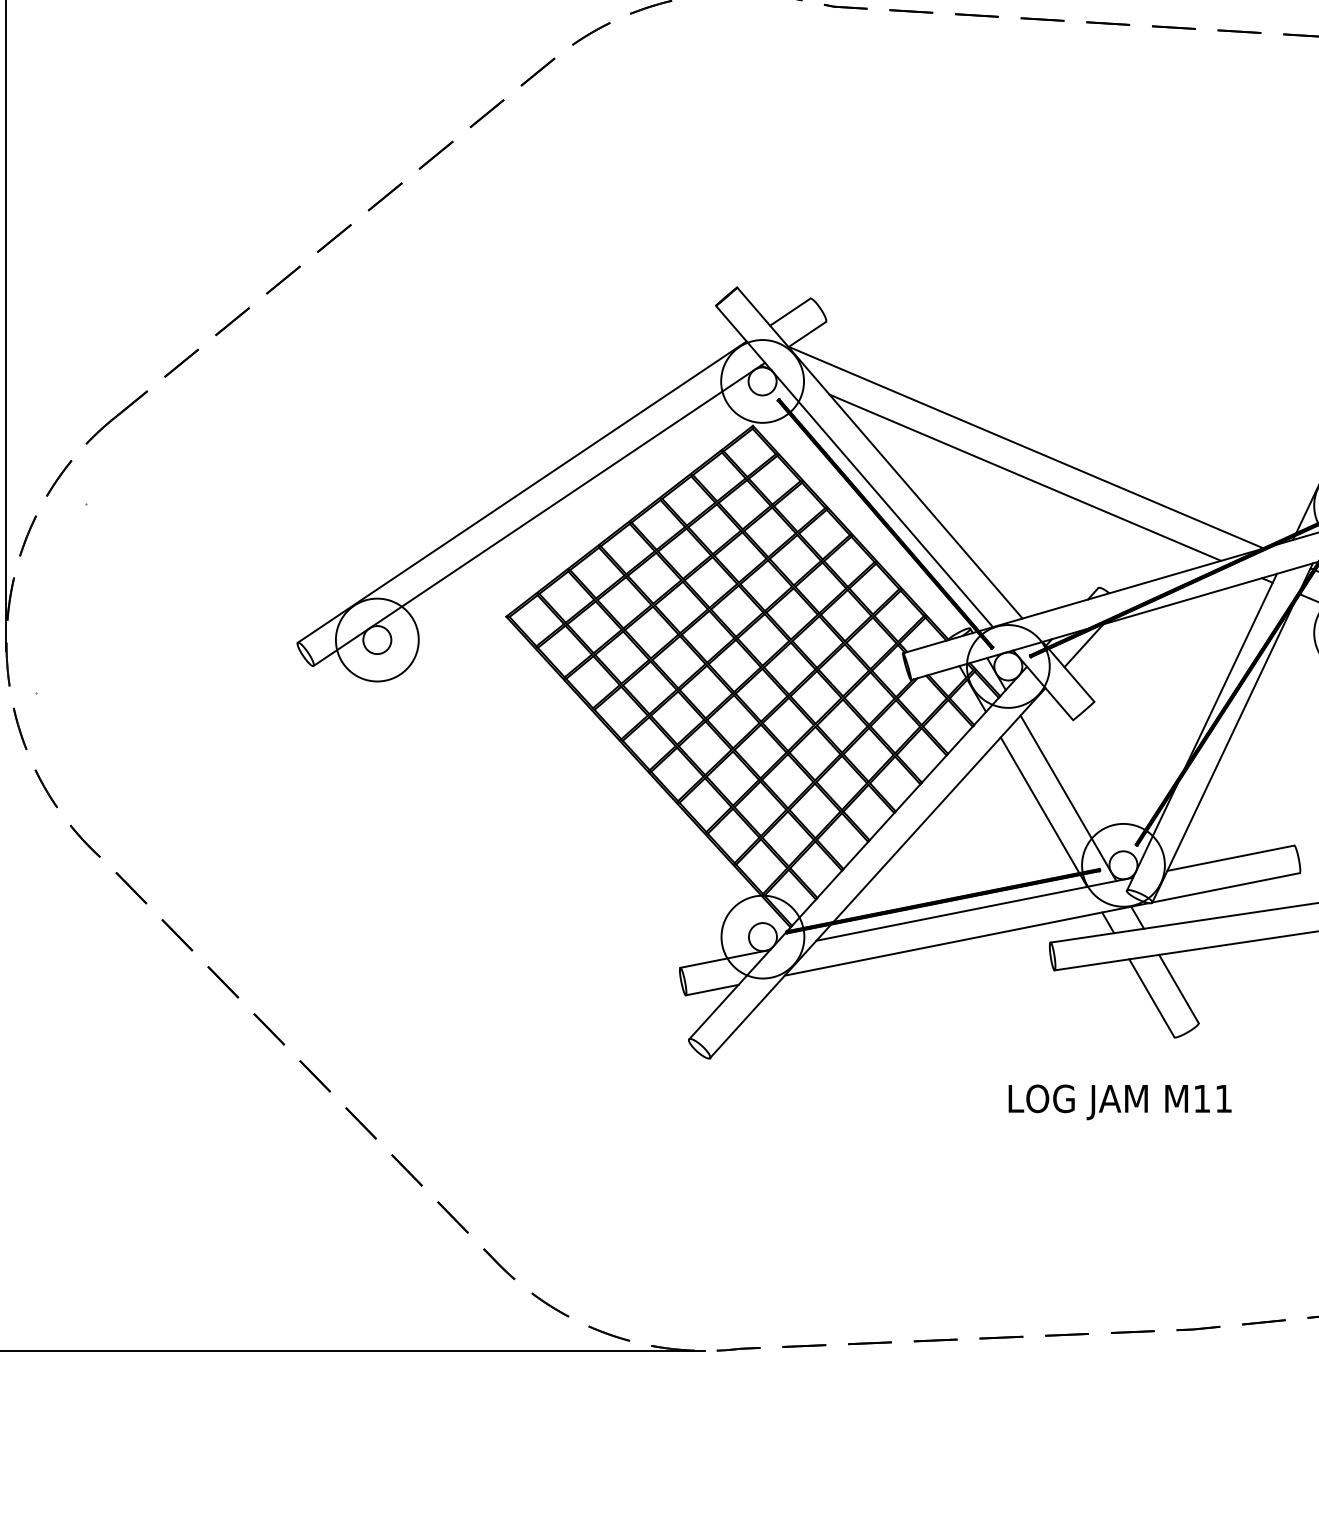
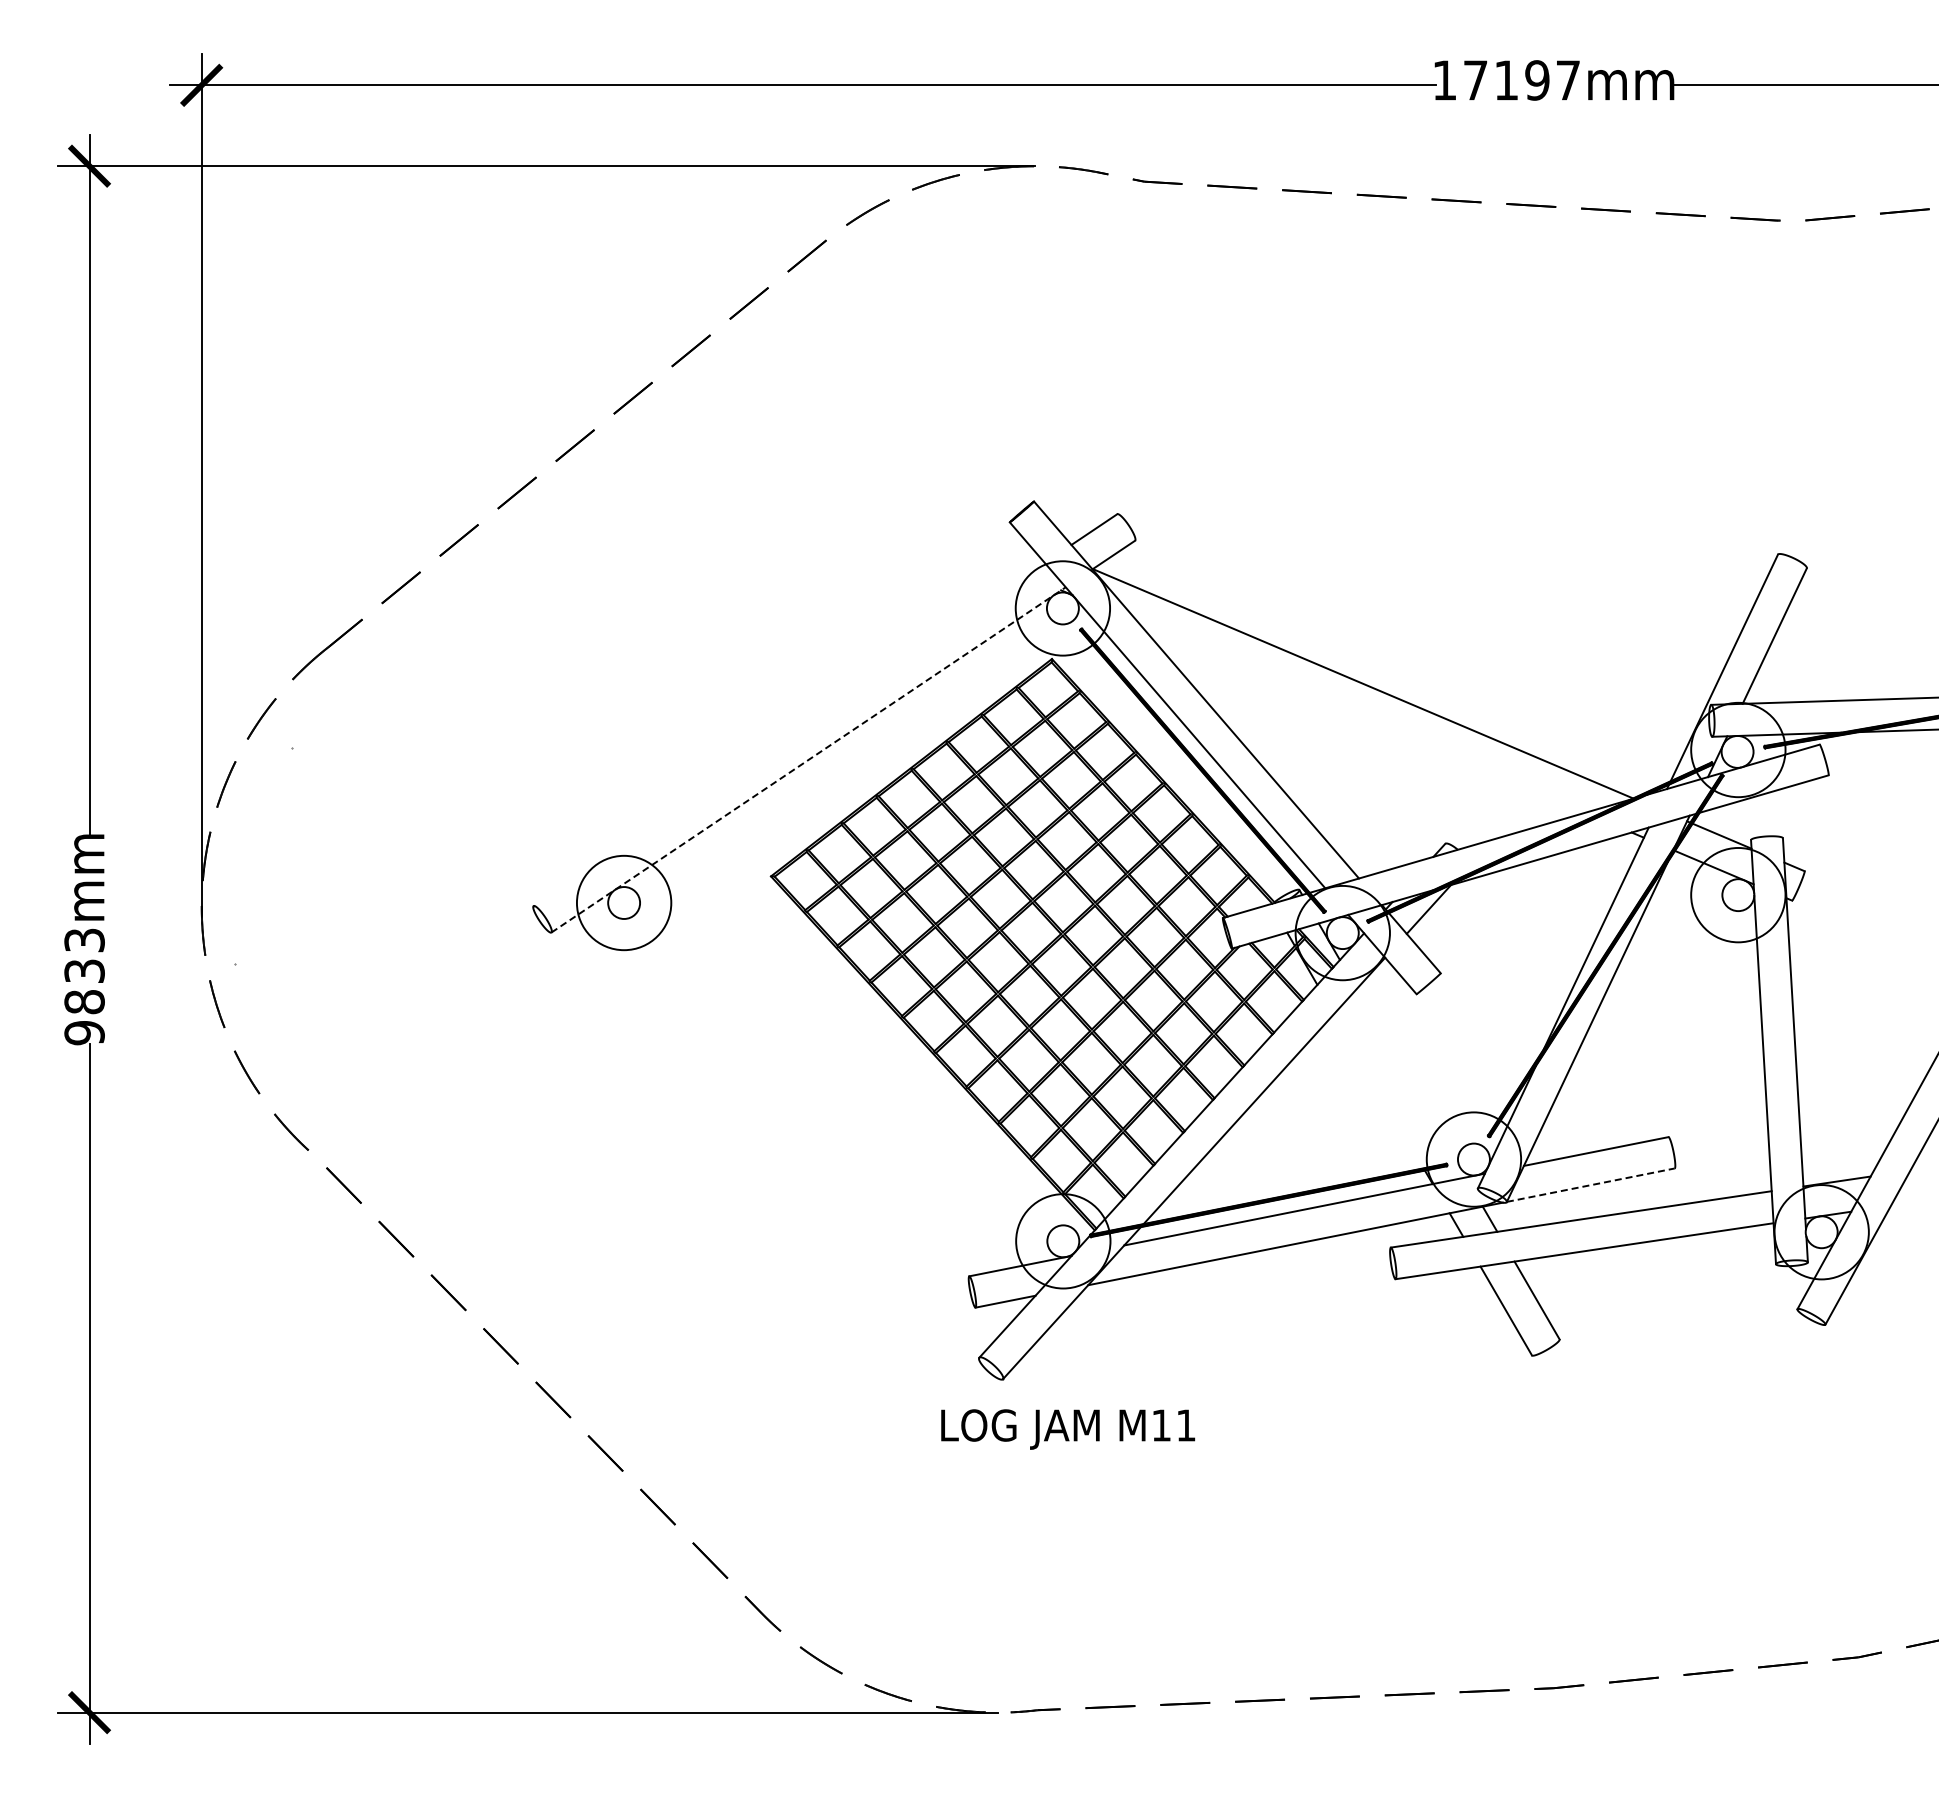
line: (1025, 477) -> (1362, 717), removed
line: (521, 492) -> (788, 734), removed
line: (539, 514) -> (808, 759), solid -> dashed
line: (1067, 798) -> (1410, 1083), removed
line: (1039, 804) -> (1378, 1090), removed
line: (1225, 888) -> (1590, 1185), solid -> dashed
text: (1120, 1102) -> (1068, 1429), moved

